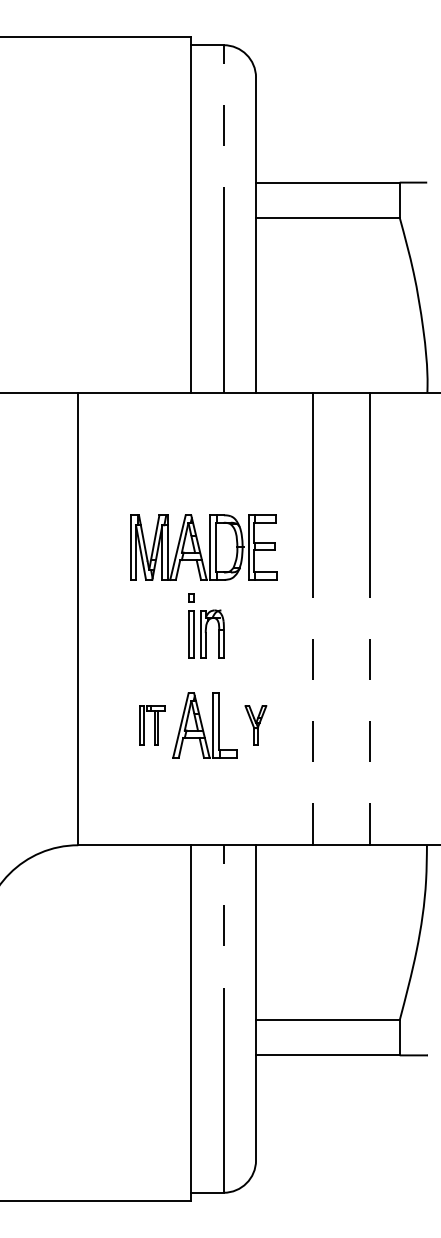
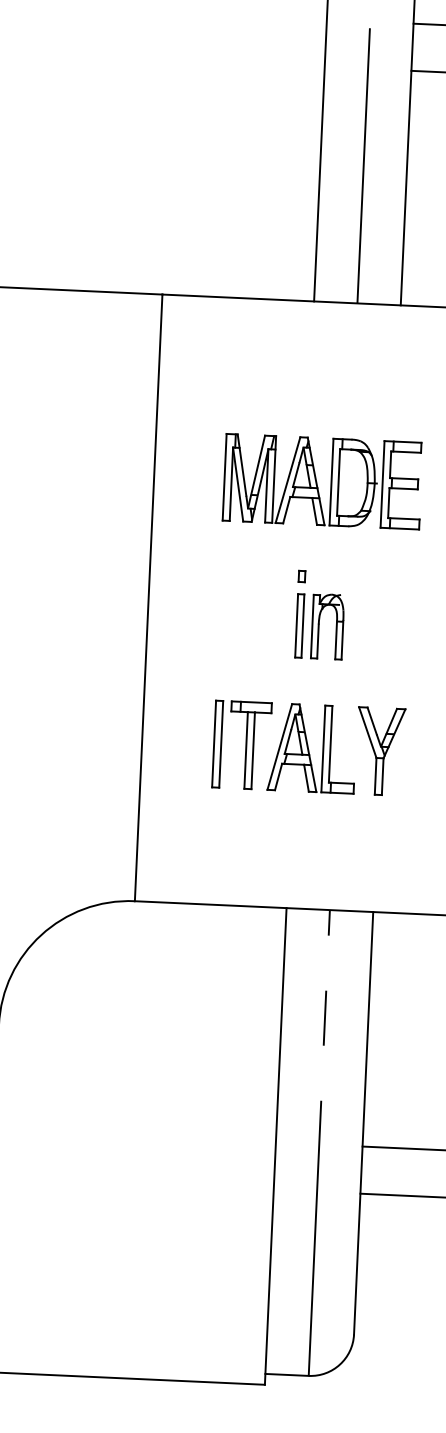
part: (203, 547) -> (322, 481), moved
part: (152, 725) -> (241, 745), size x1.67
part: (255, 725) -> (379, 751), size x1.67

